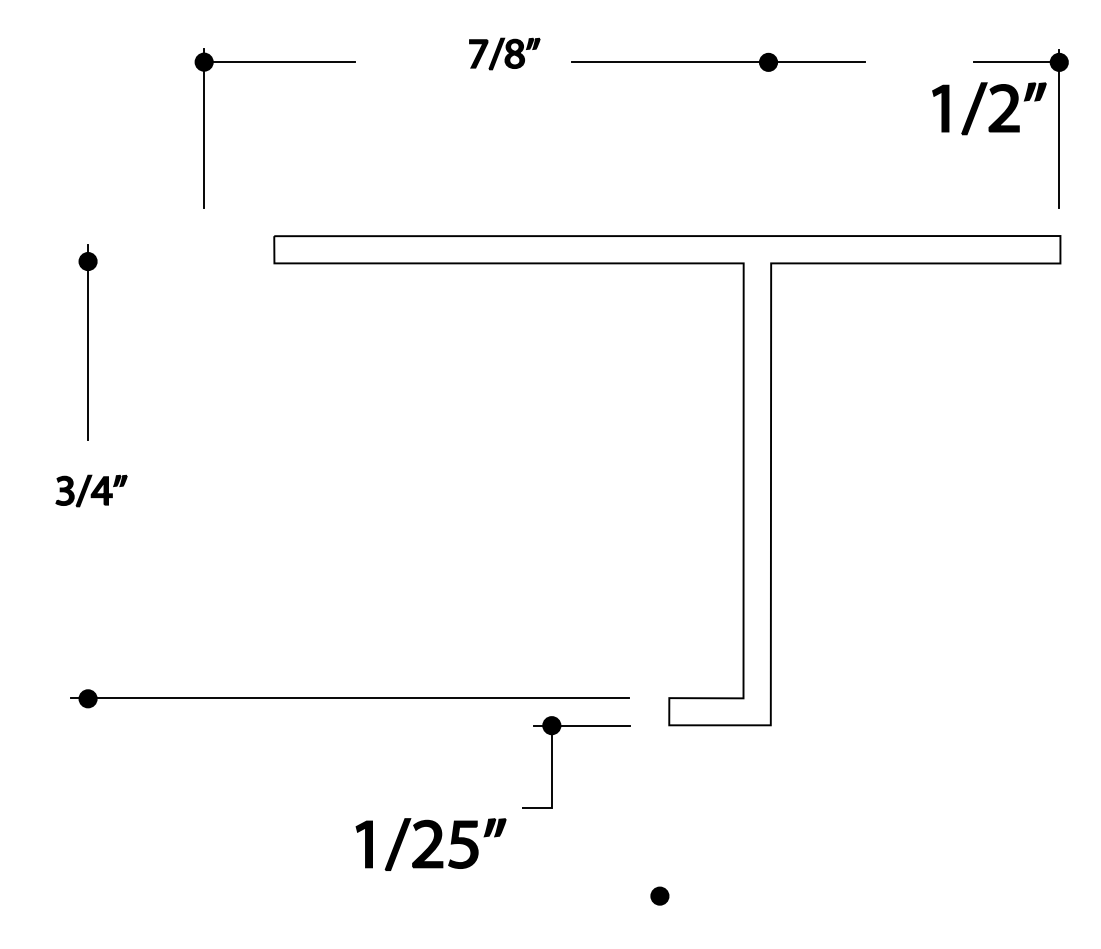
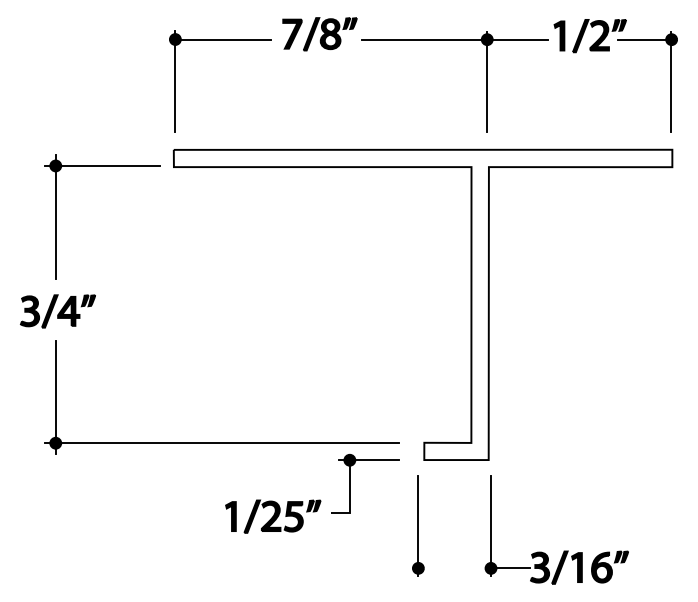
part: (503, 54) -> (319, 34), size x1.67
part: (275, 63) -> (220, 40), moved
part: (988, 109) -> (589, 36), moved
line: (768, 128) -> (487, 81), added
line: (160, 260) -> (101, 165), added
part: (90, 491) -> (57, 311), size x1.67
line: (87, 626) -> (55, 397), added
line: (660, 830) -> (418, 526), added
part: (431, 844) -> (273, 516), moved
part: (890, 867) -> (564, 550), added

